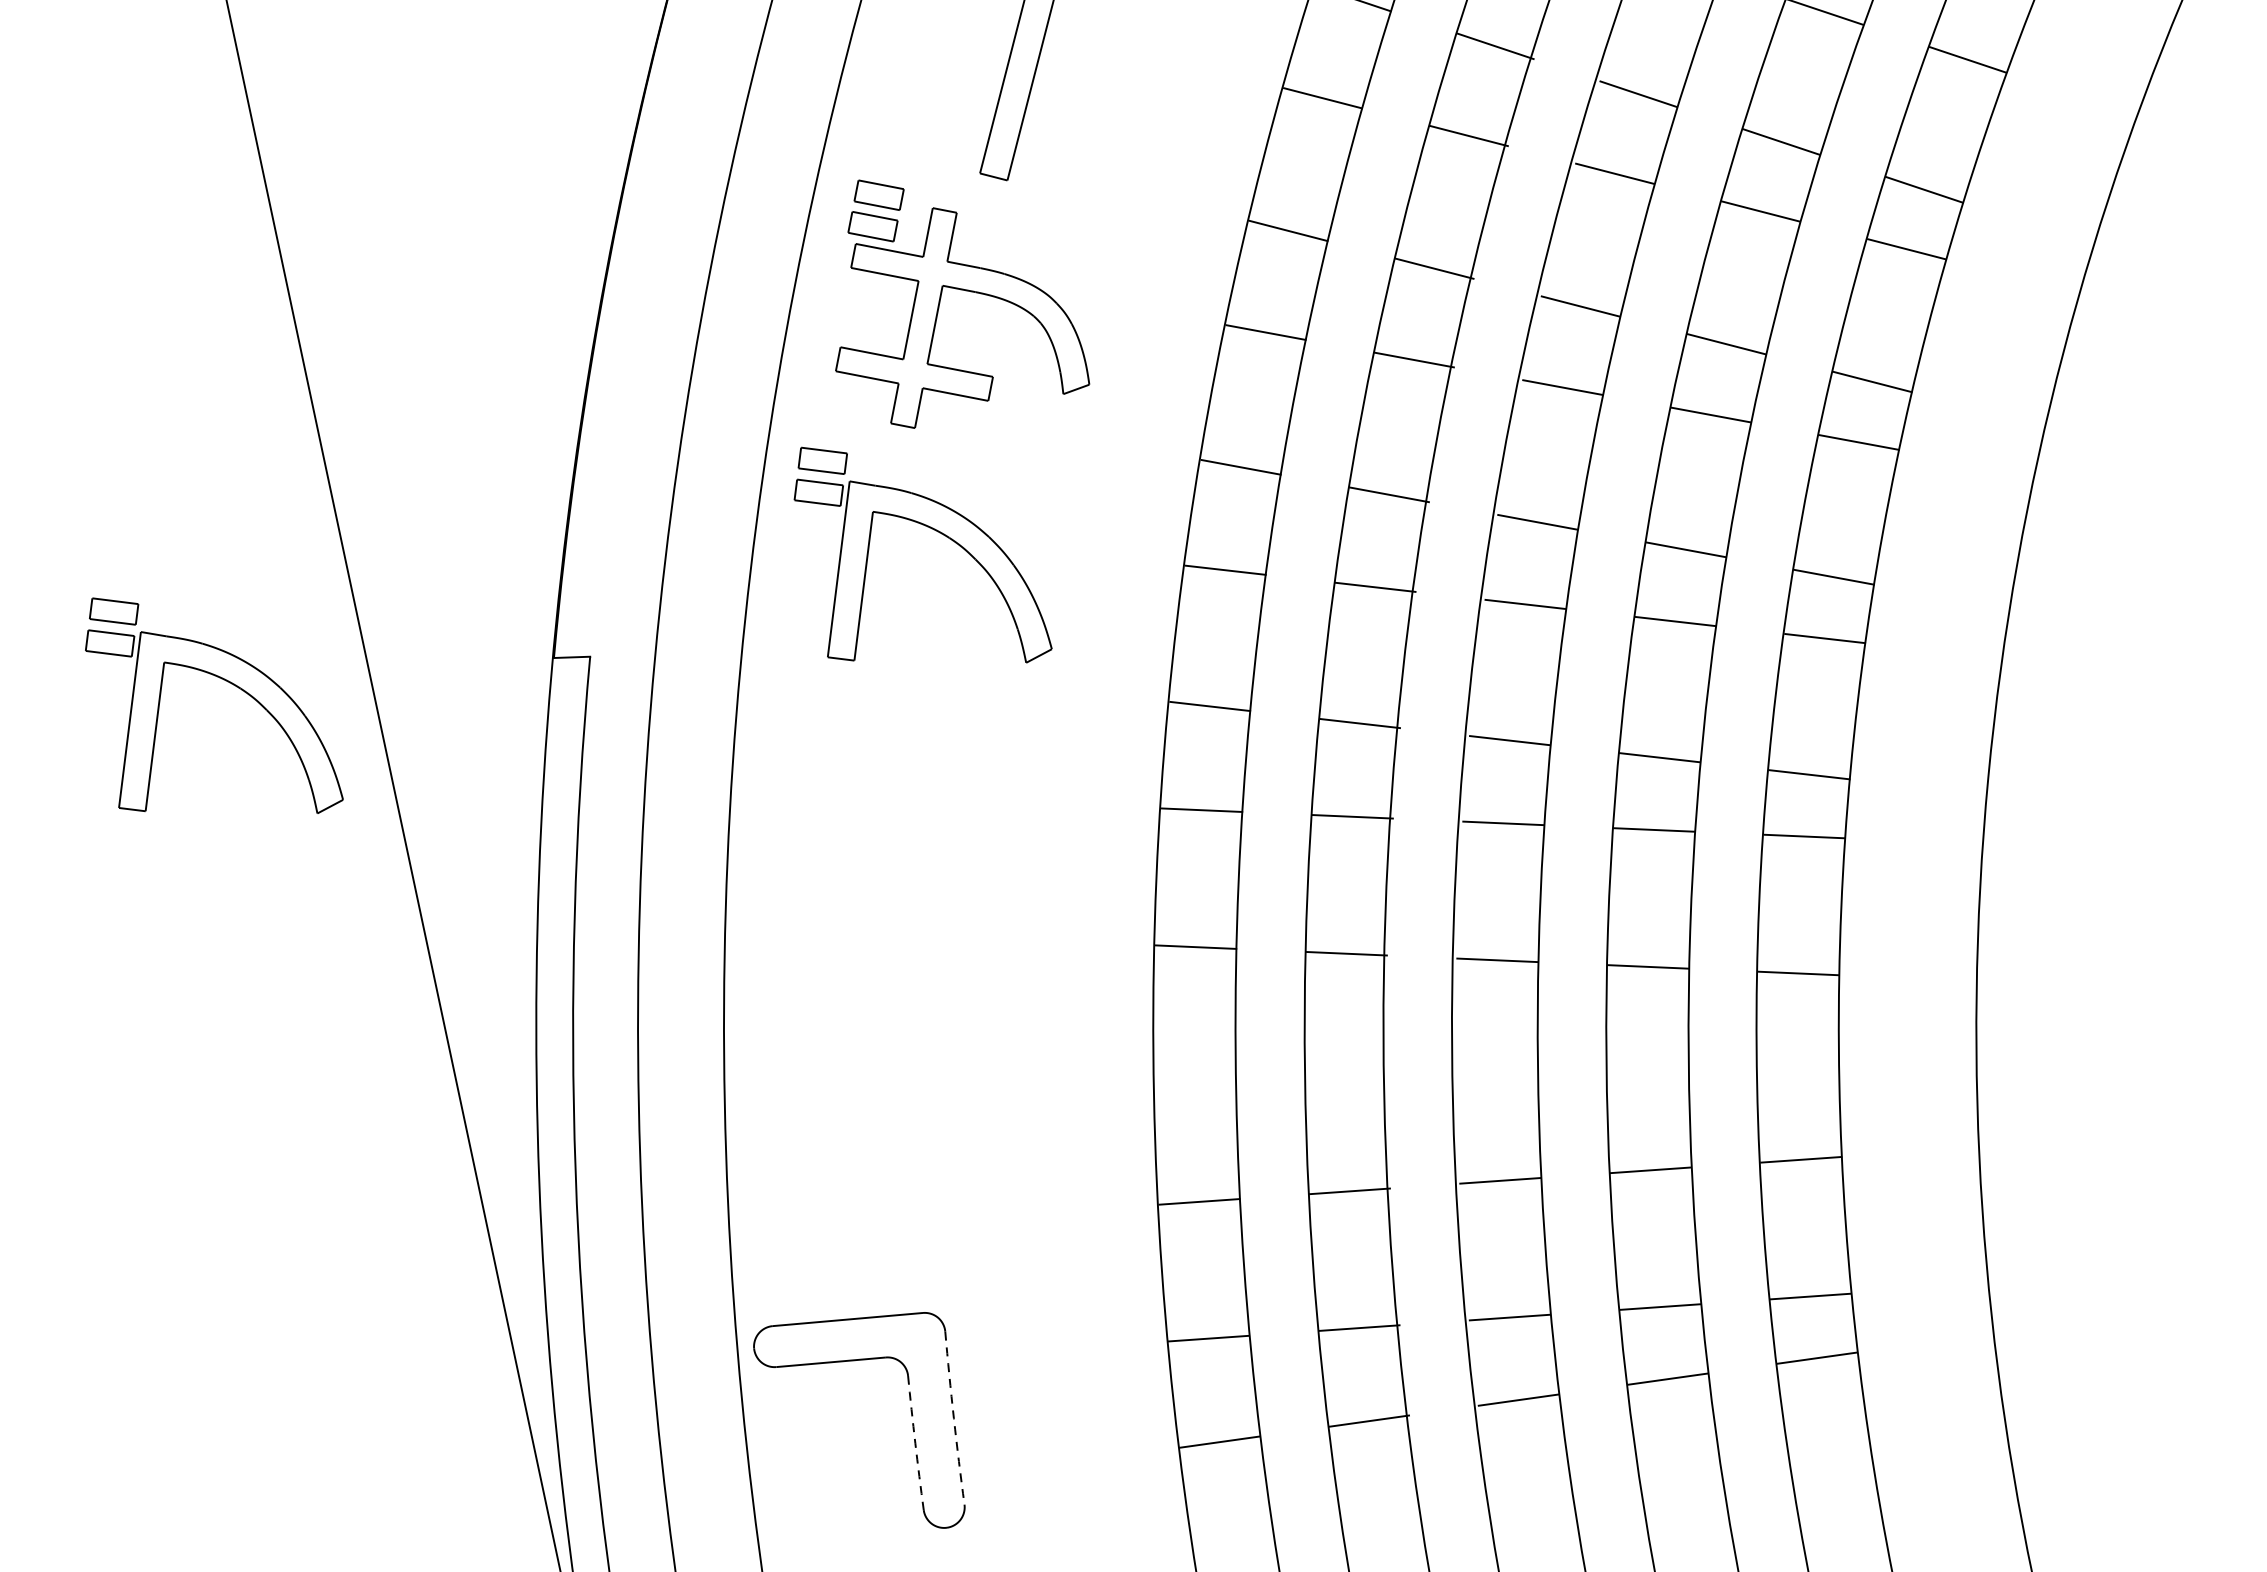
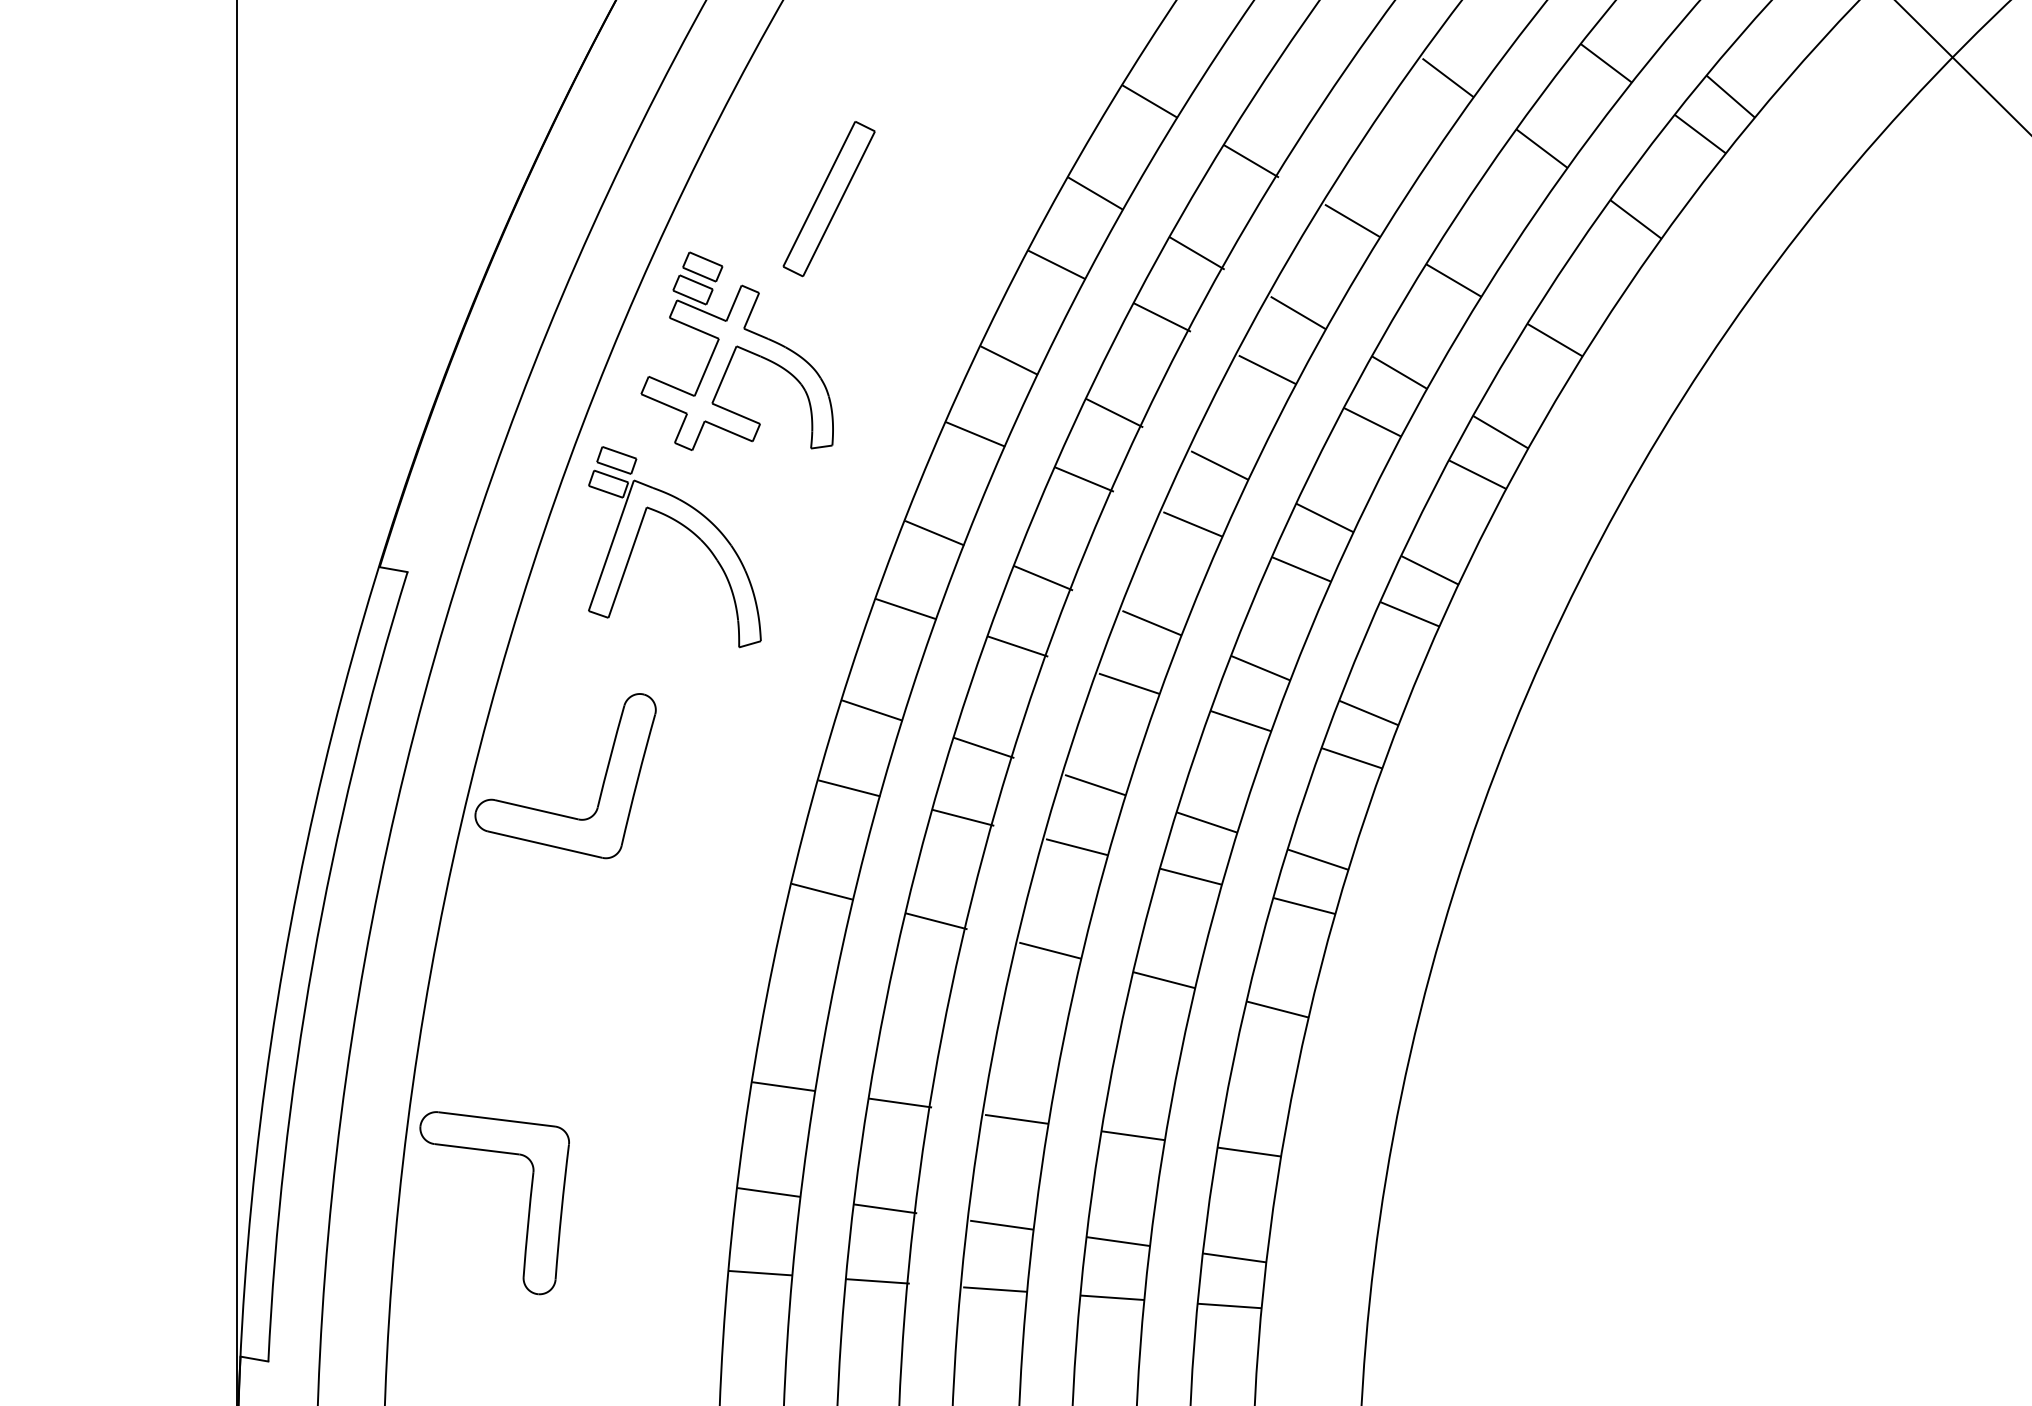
part: (222, 680) -> (123, 530), removed
part: (890, 875) -> (601, 787), added
arc: (953, 1417) -> (561, 1211), dashed -> solid
arc: (915, 1442) -> (528, 1224), dashed -> solid

